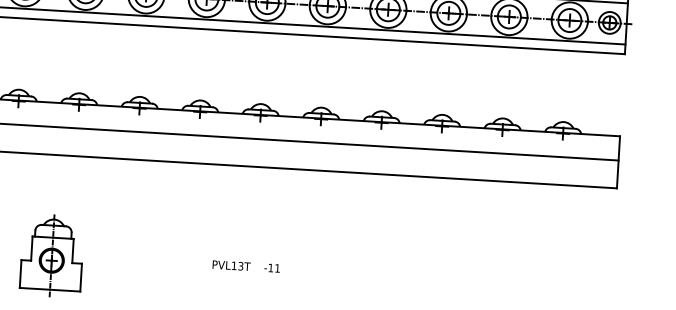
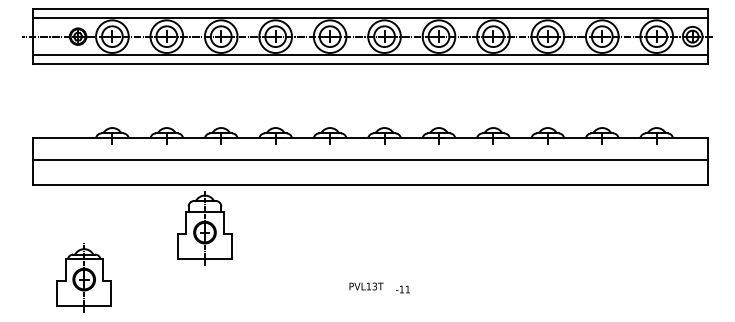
part: (51, 256) -> (204, 228), moved
text: (231, 265) -> (366, 286), moved
text: (271, 268) -> (402, 289), moved

